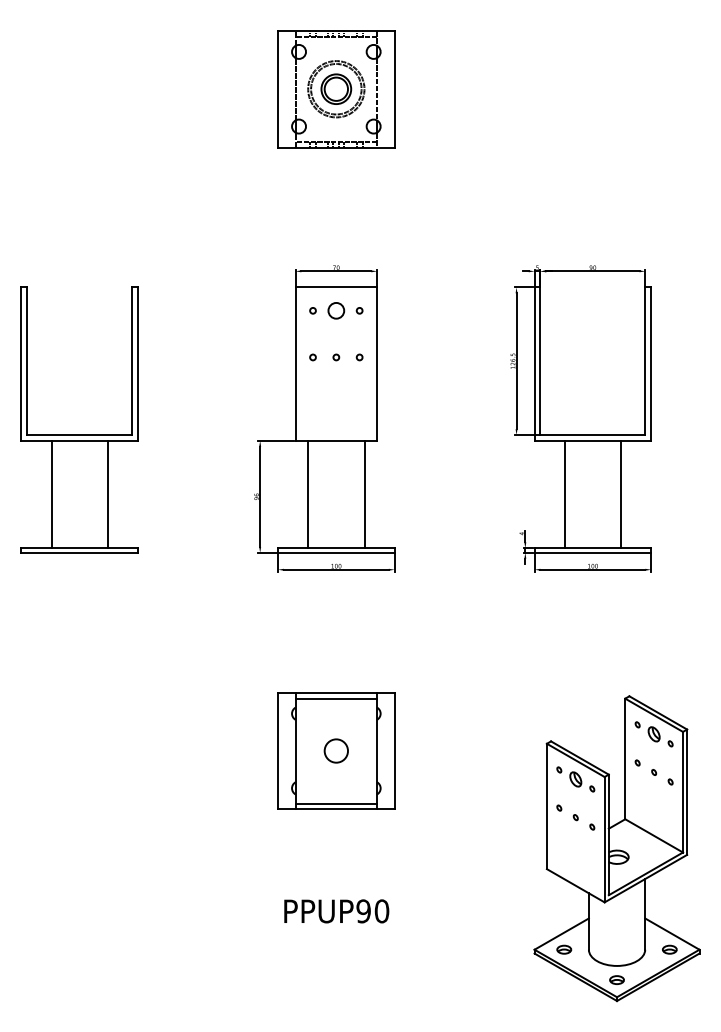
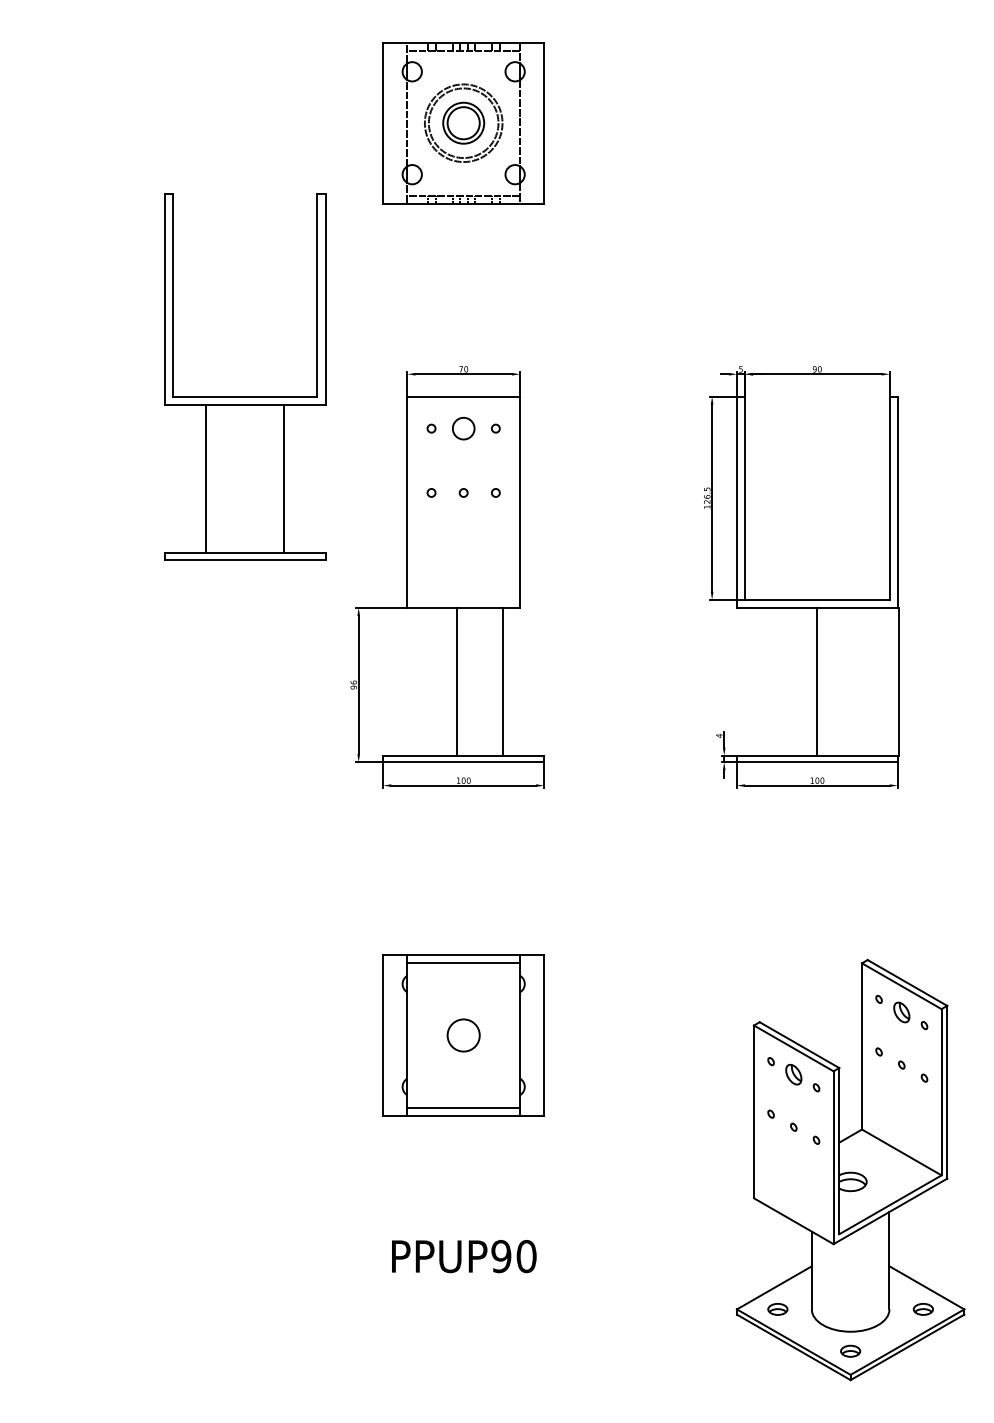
part: (79, 434) -> (244, 396), moved
line: (308, 494) -> (457, 681), moved
line: (564, 494) -> (816, 681), moved
line: (621, 494) -> (899, 681), moved

